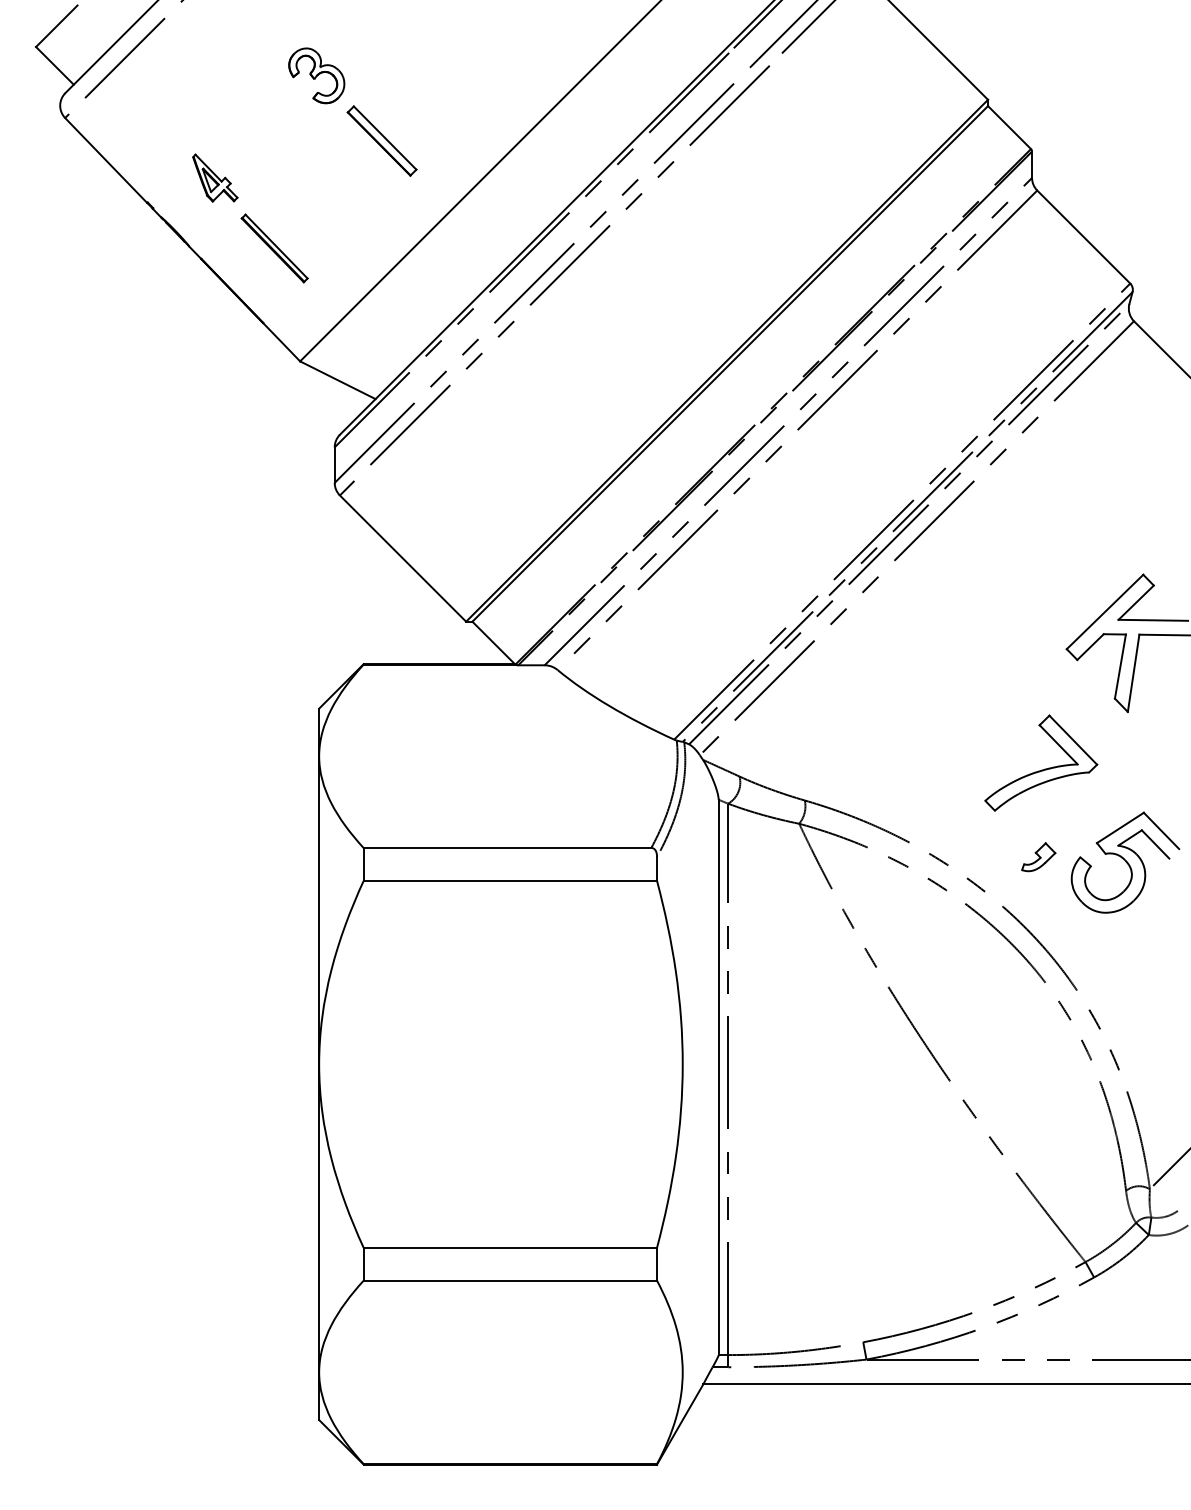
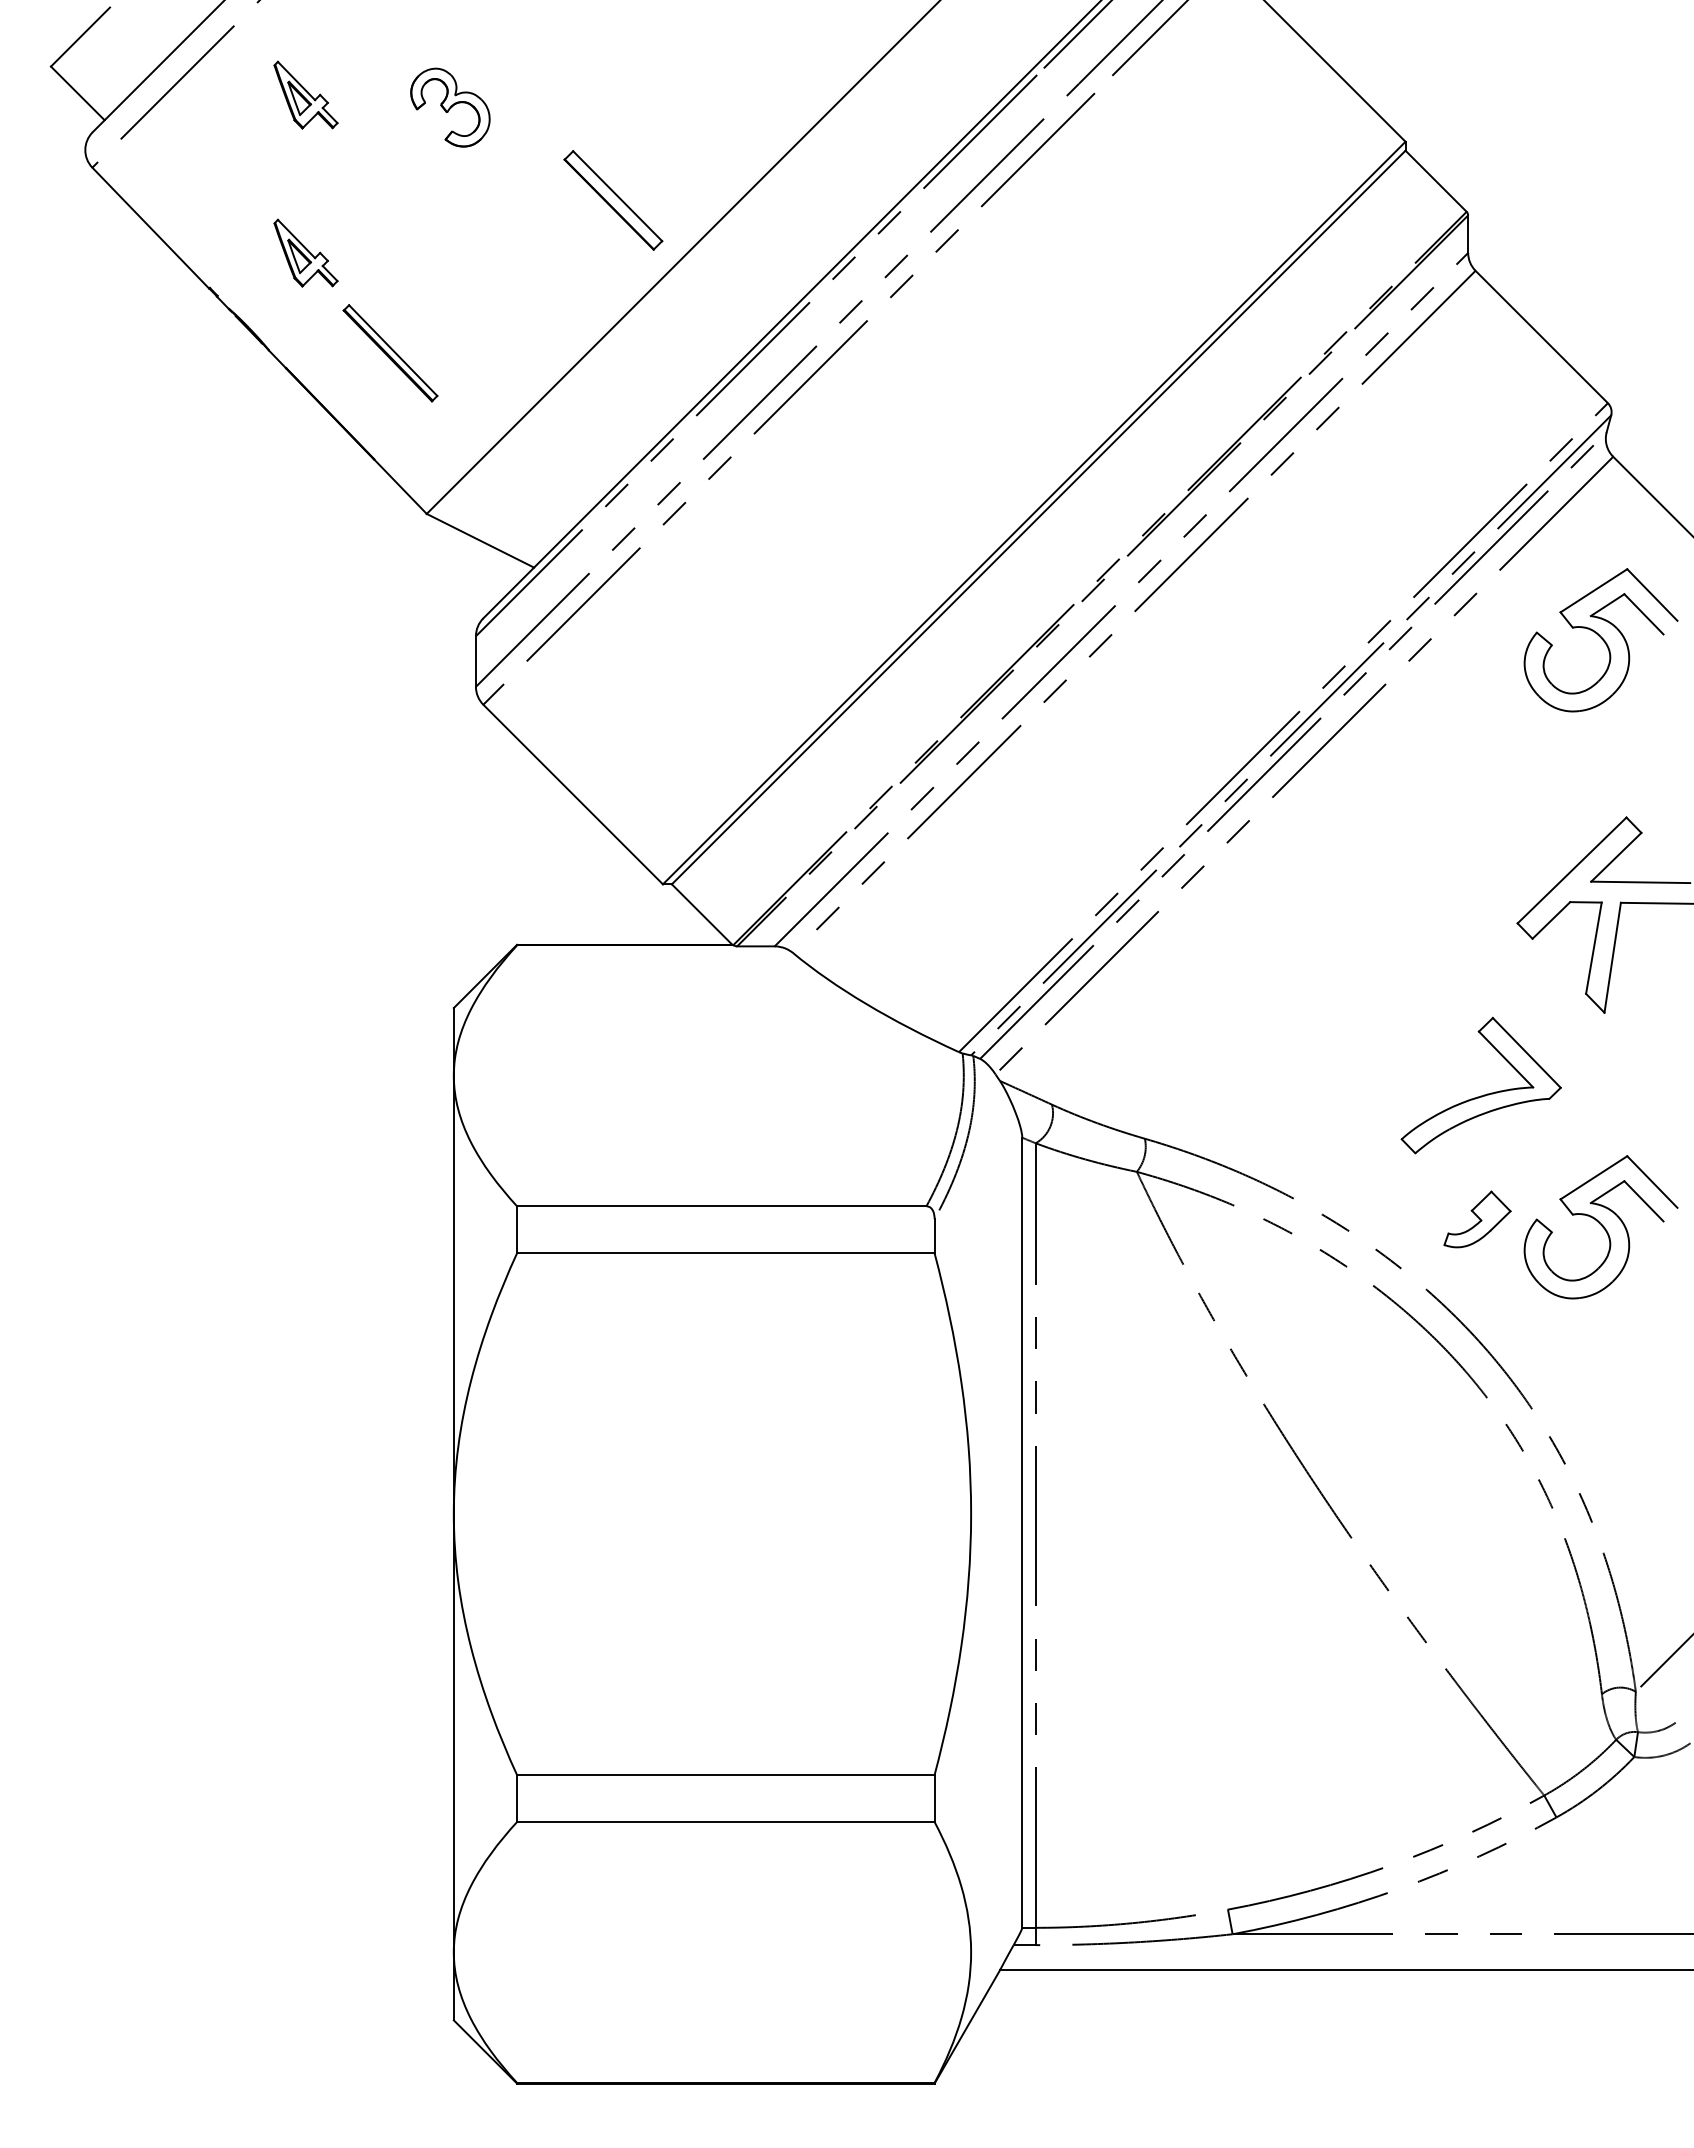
part: (214, 66) -> (305, 94), added
part: (382, 141) -> (613, 200), moved
part: (1125, 450) -> (1600, 640), added
part: (1038, 857) -> (1477, 1219), size x1.4

